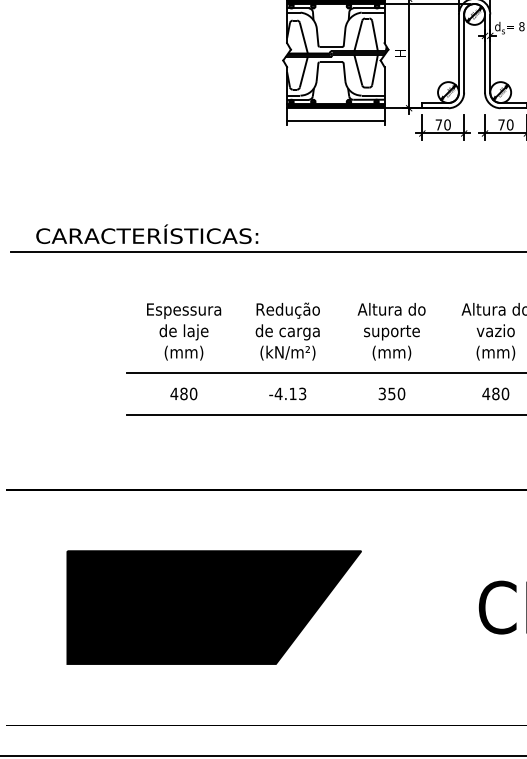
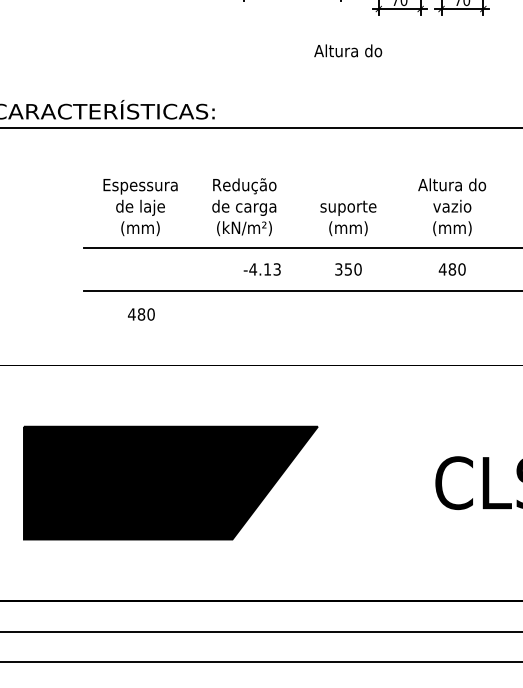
text: (391, 309) -> (348, 51), moved
text: (183, 393) -> (141, 314), moved
text: (287, 393) -> (262, 269), moved

